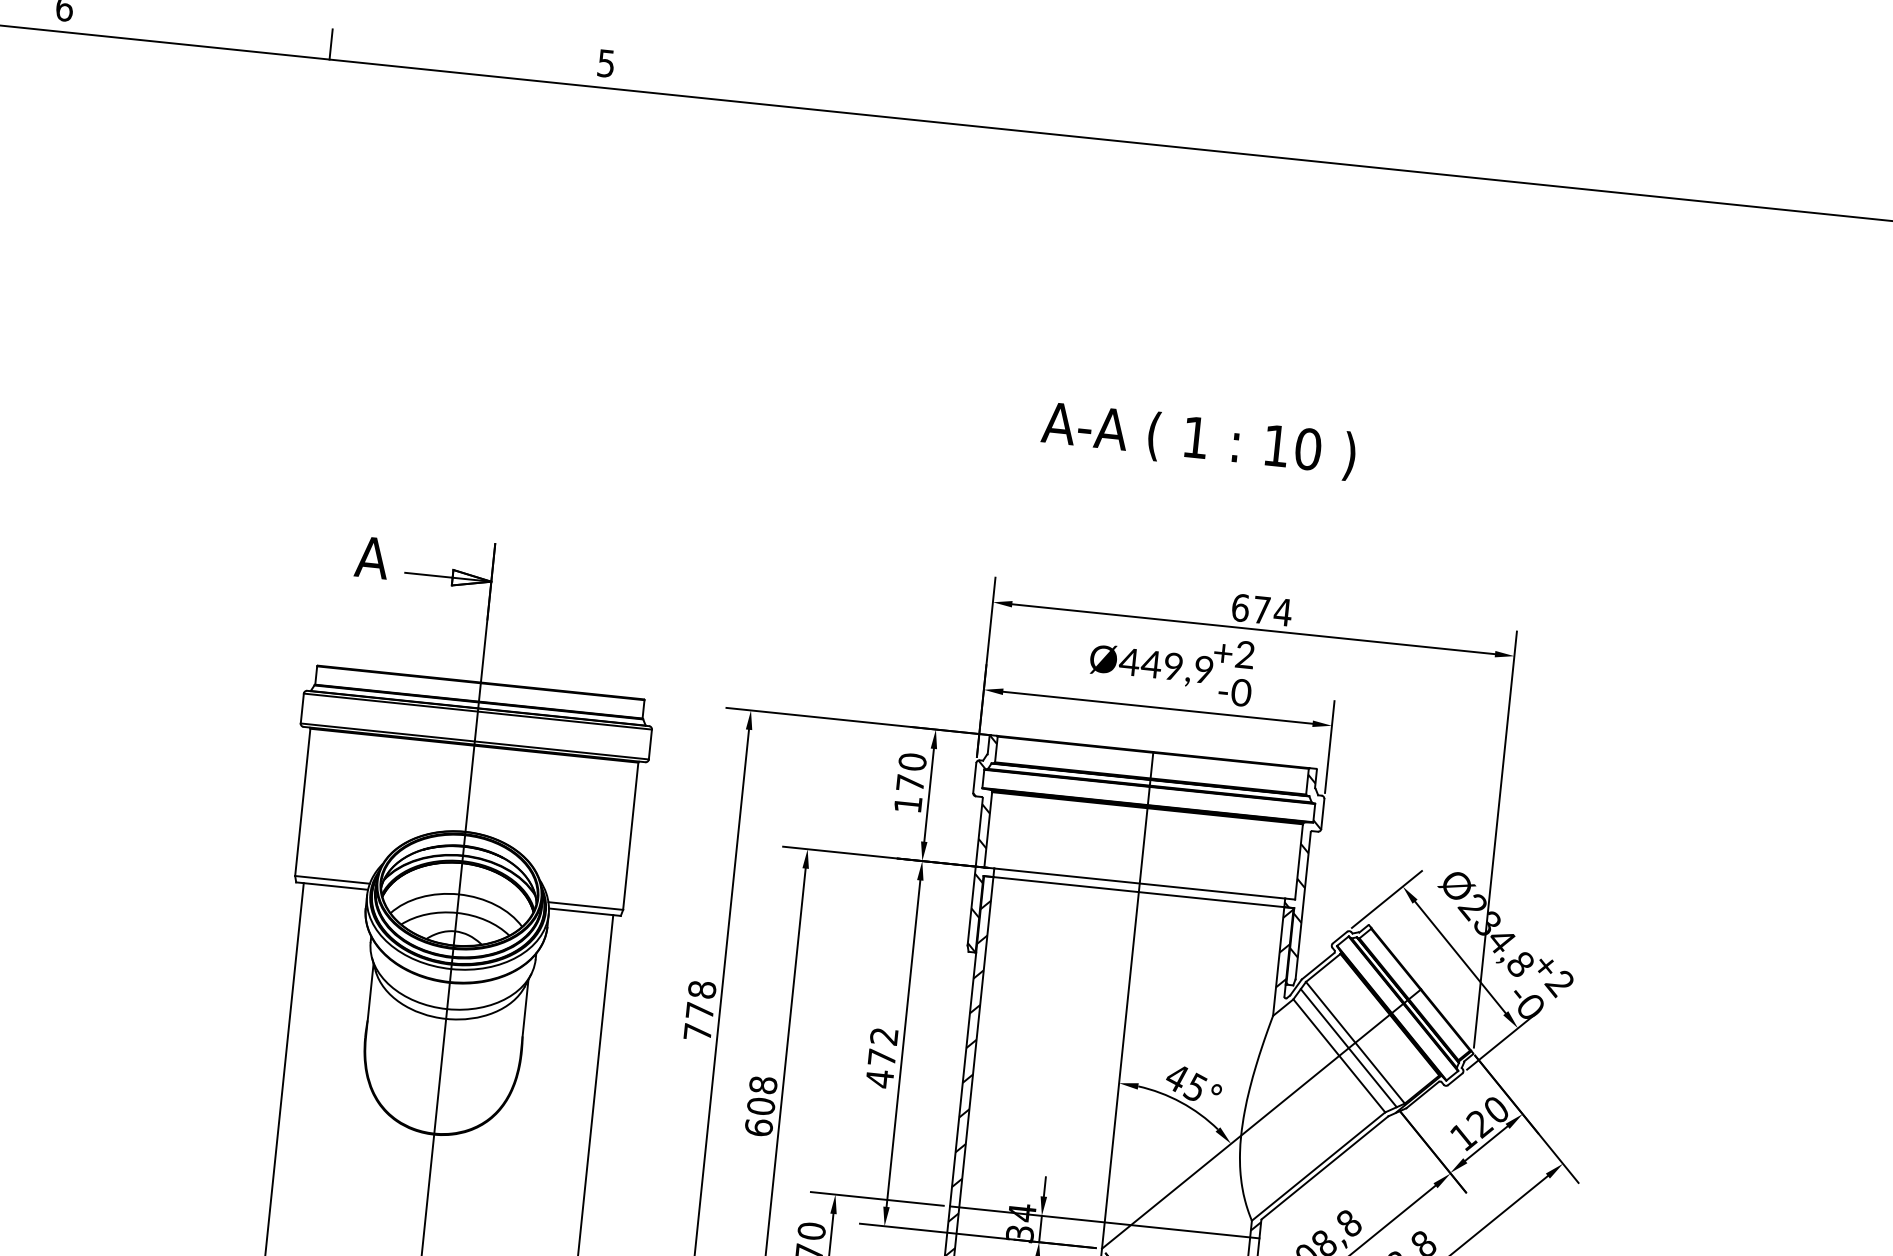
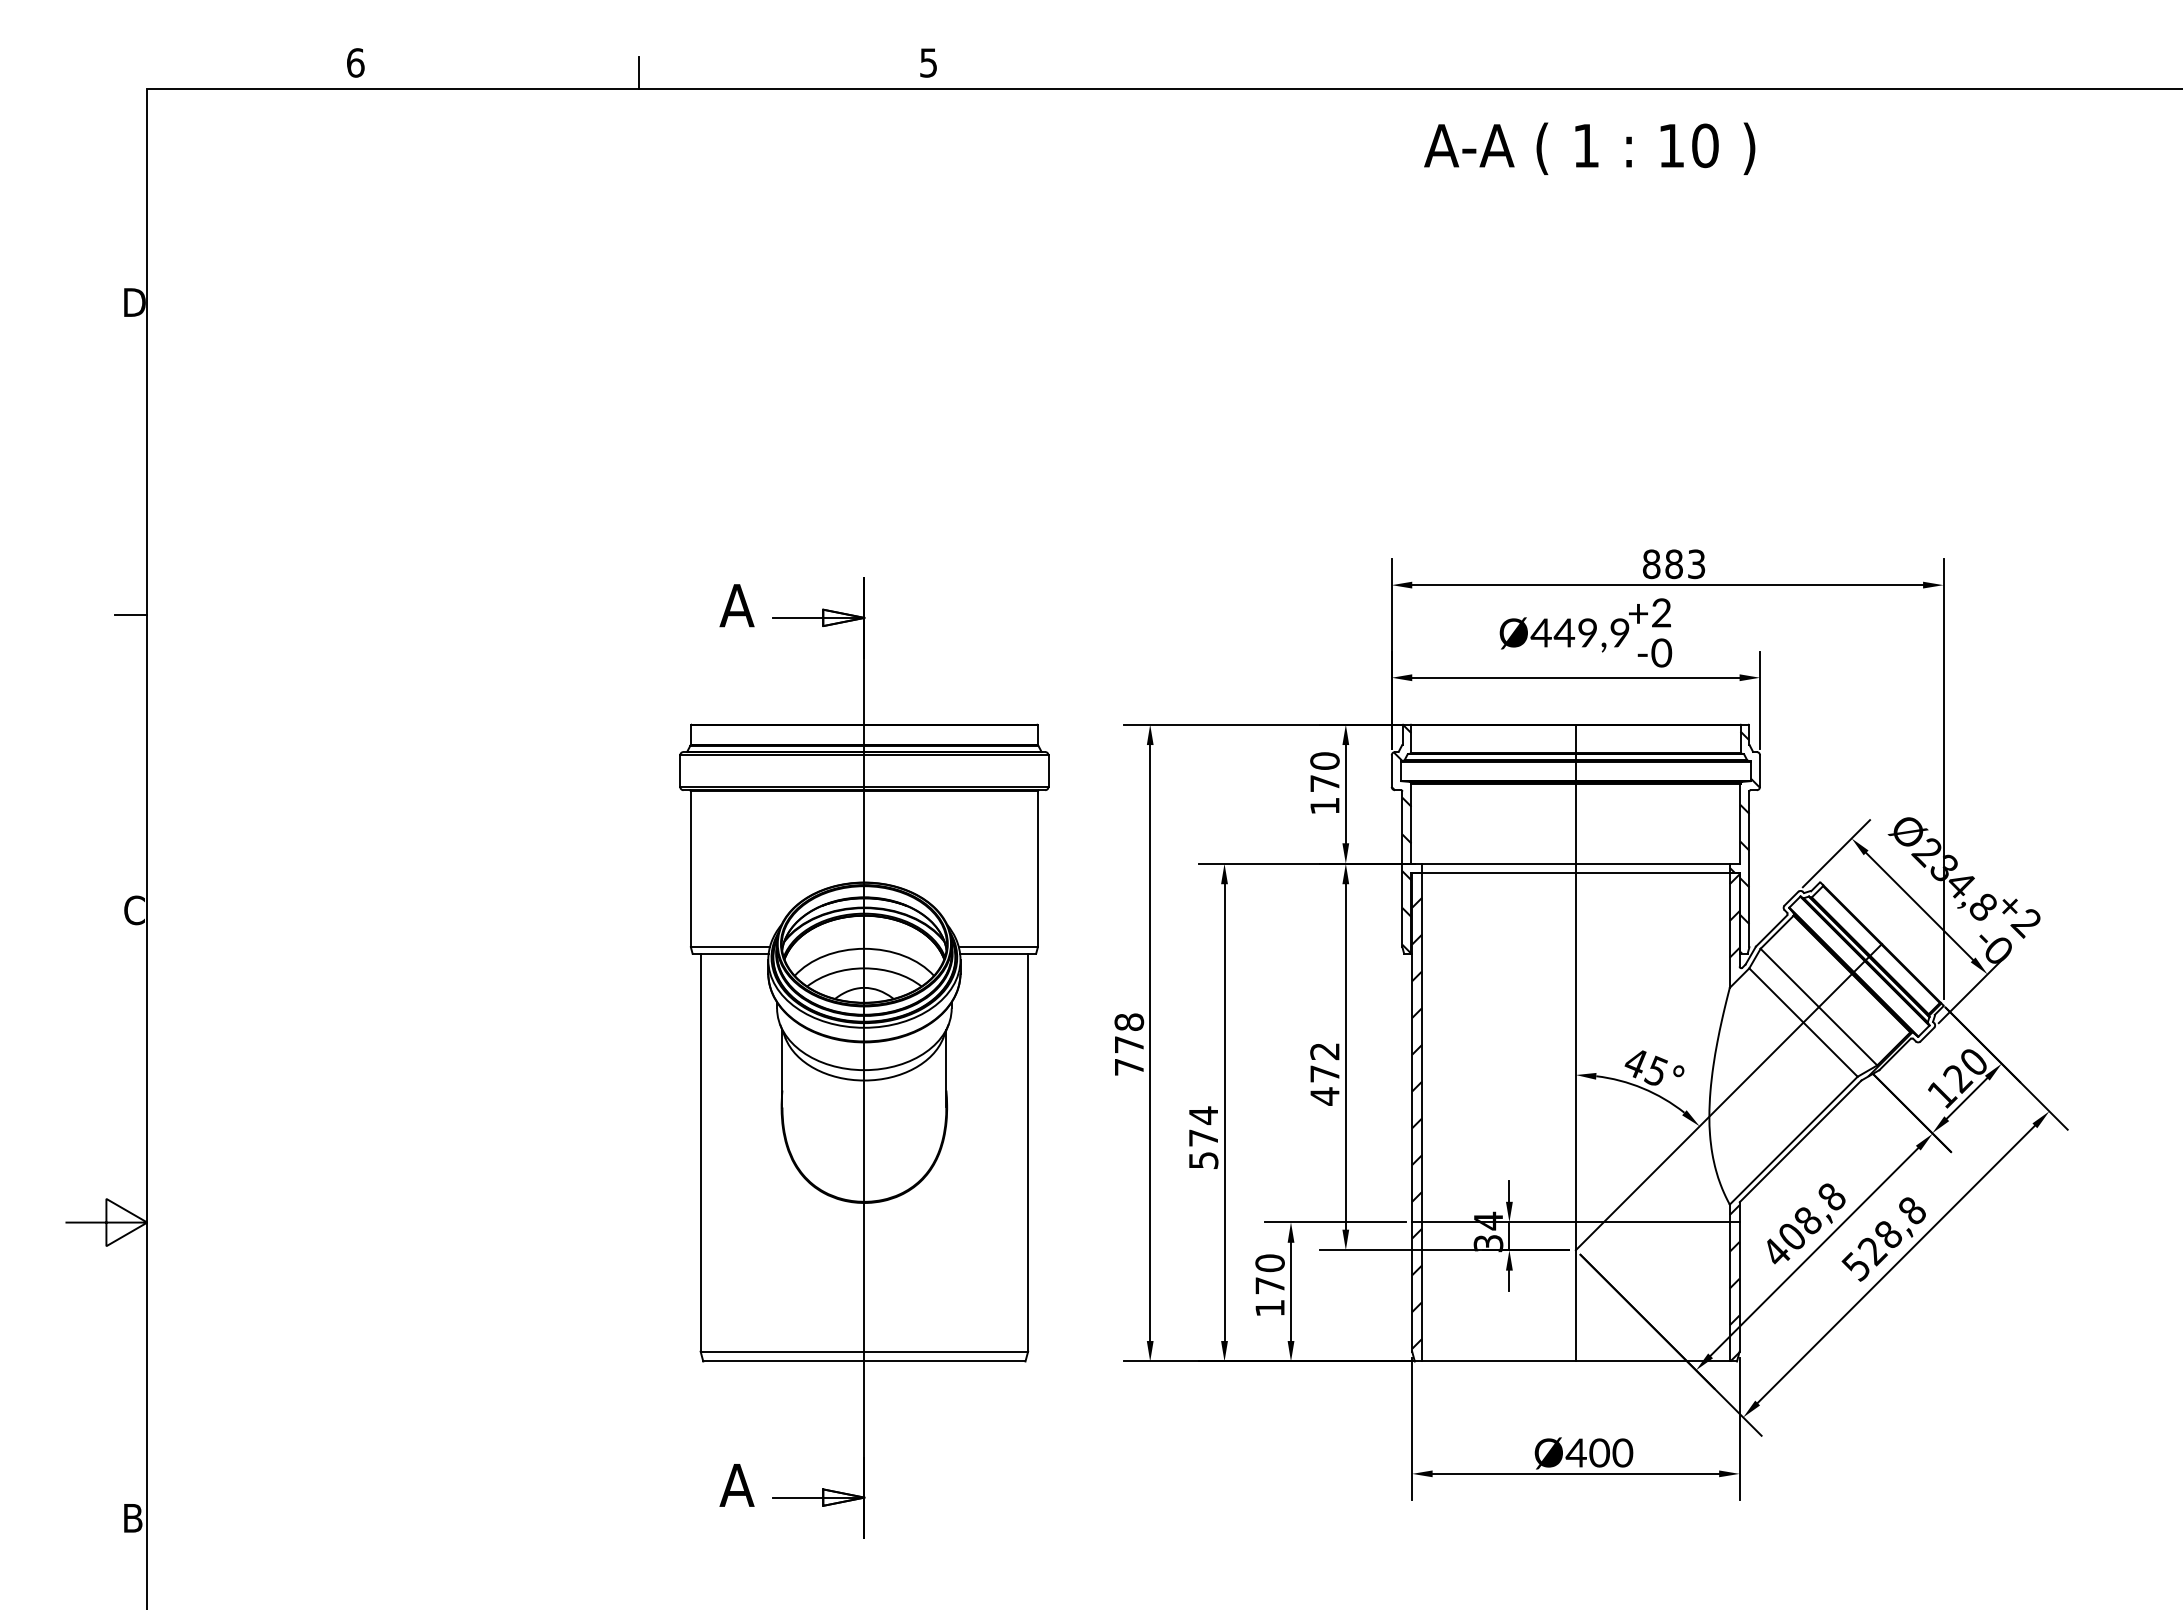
text: (1198, 440) -> (1589, 148), moved
text: (1261, 610) -> (1673, 564), 674 -> 883
line: (1348, 1048) -> (1812, 1013), removed
text: (761, 1105) -> (1203, 1137), 608 -> 574

